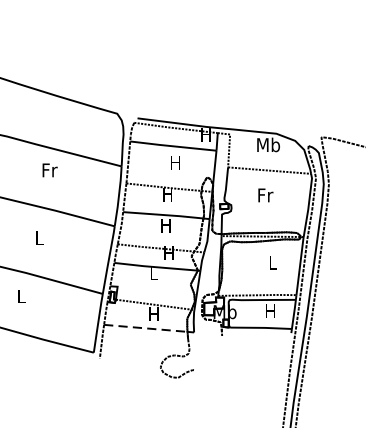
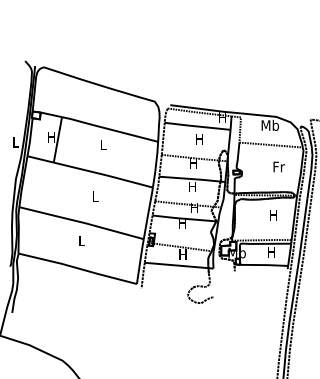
text: (50, 169) -> (103, 144), Fr -> L
text: (264, 194) -> (278, 166), moved
text: (272, 262) -> (273, 215), L -> H
text: (153, 273) -> (182, 223), L -> H
line: (145, 328) -> (176, 265), dashed -> solid

